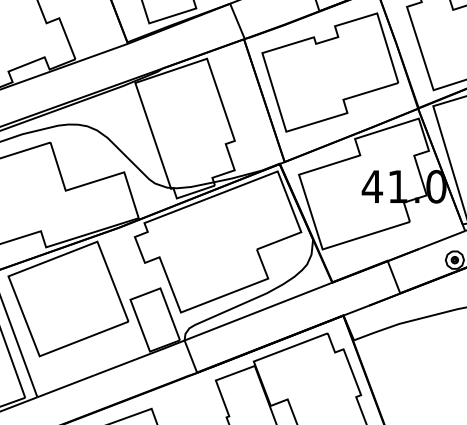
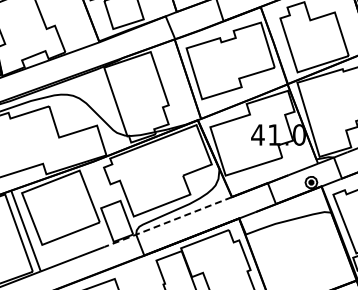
line: (232, 321) -> (167, 222), solid -> dashed

